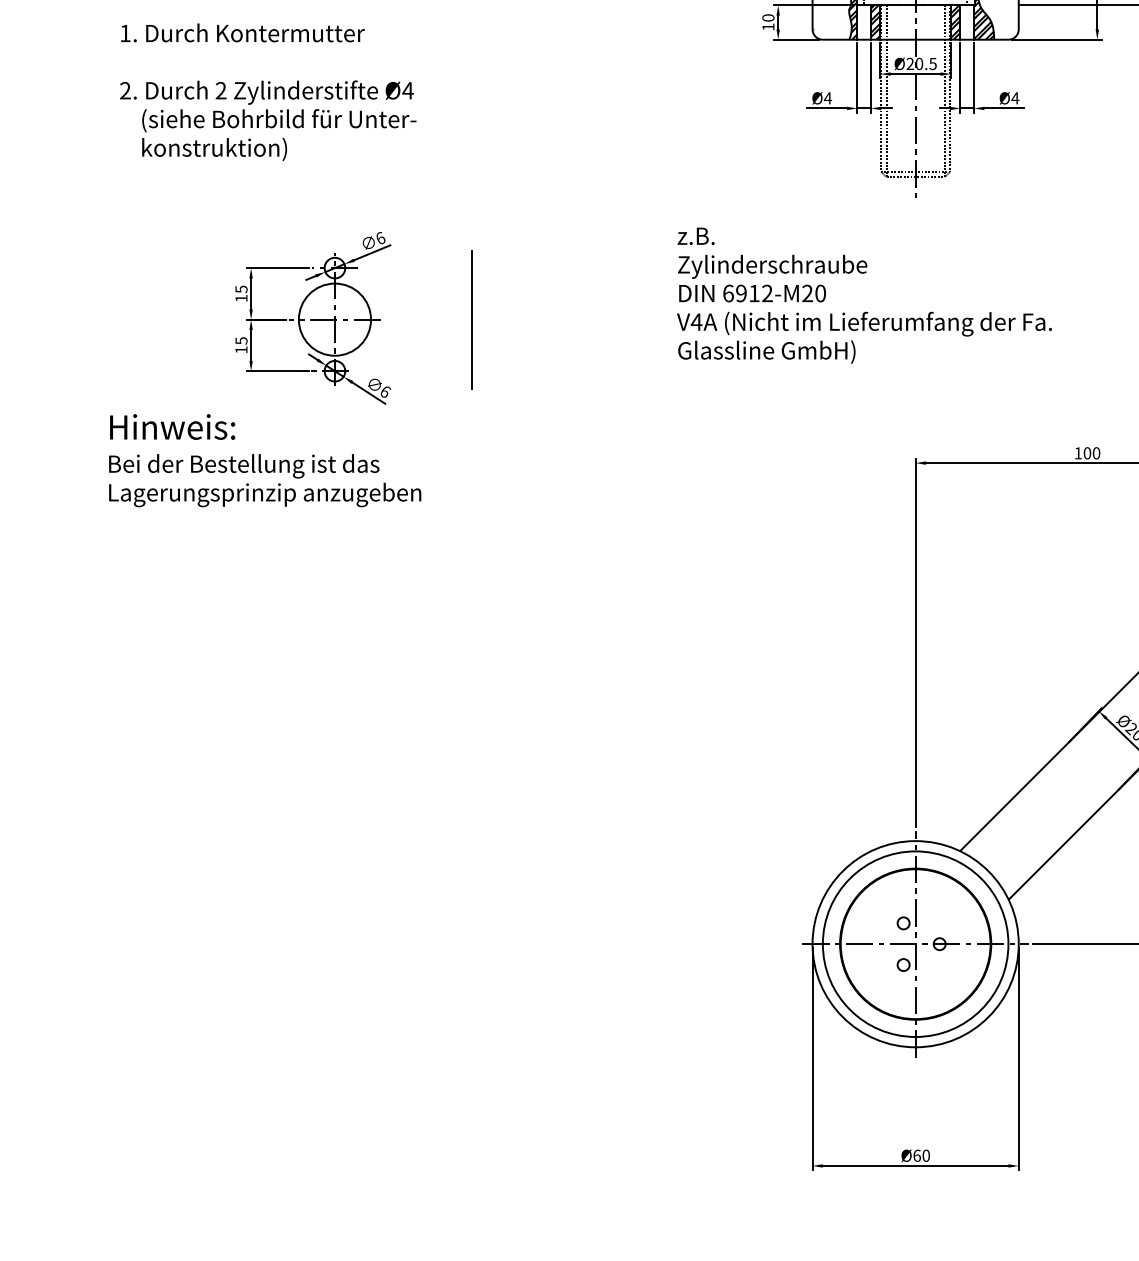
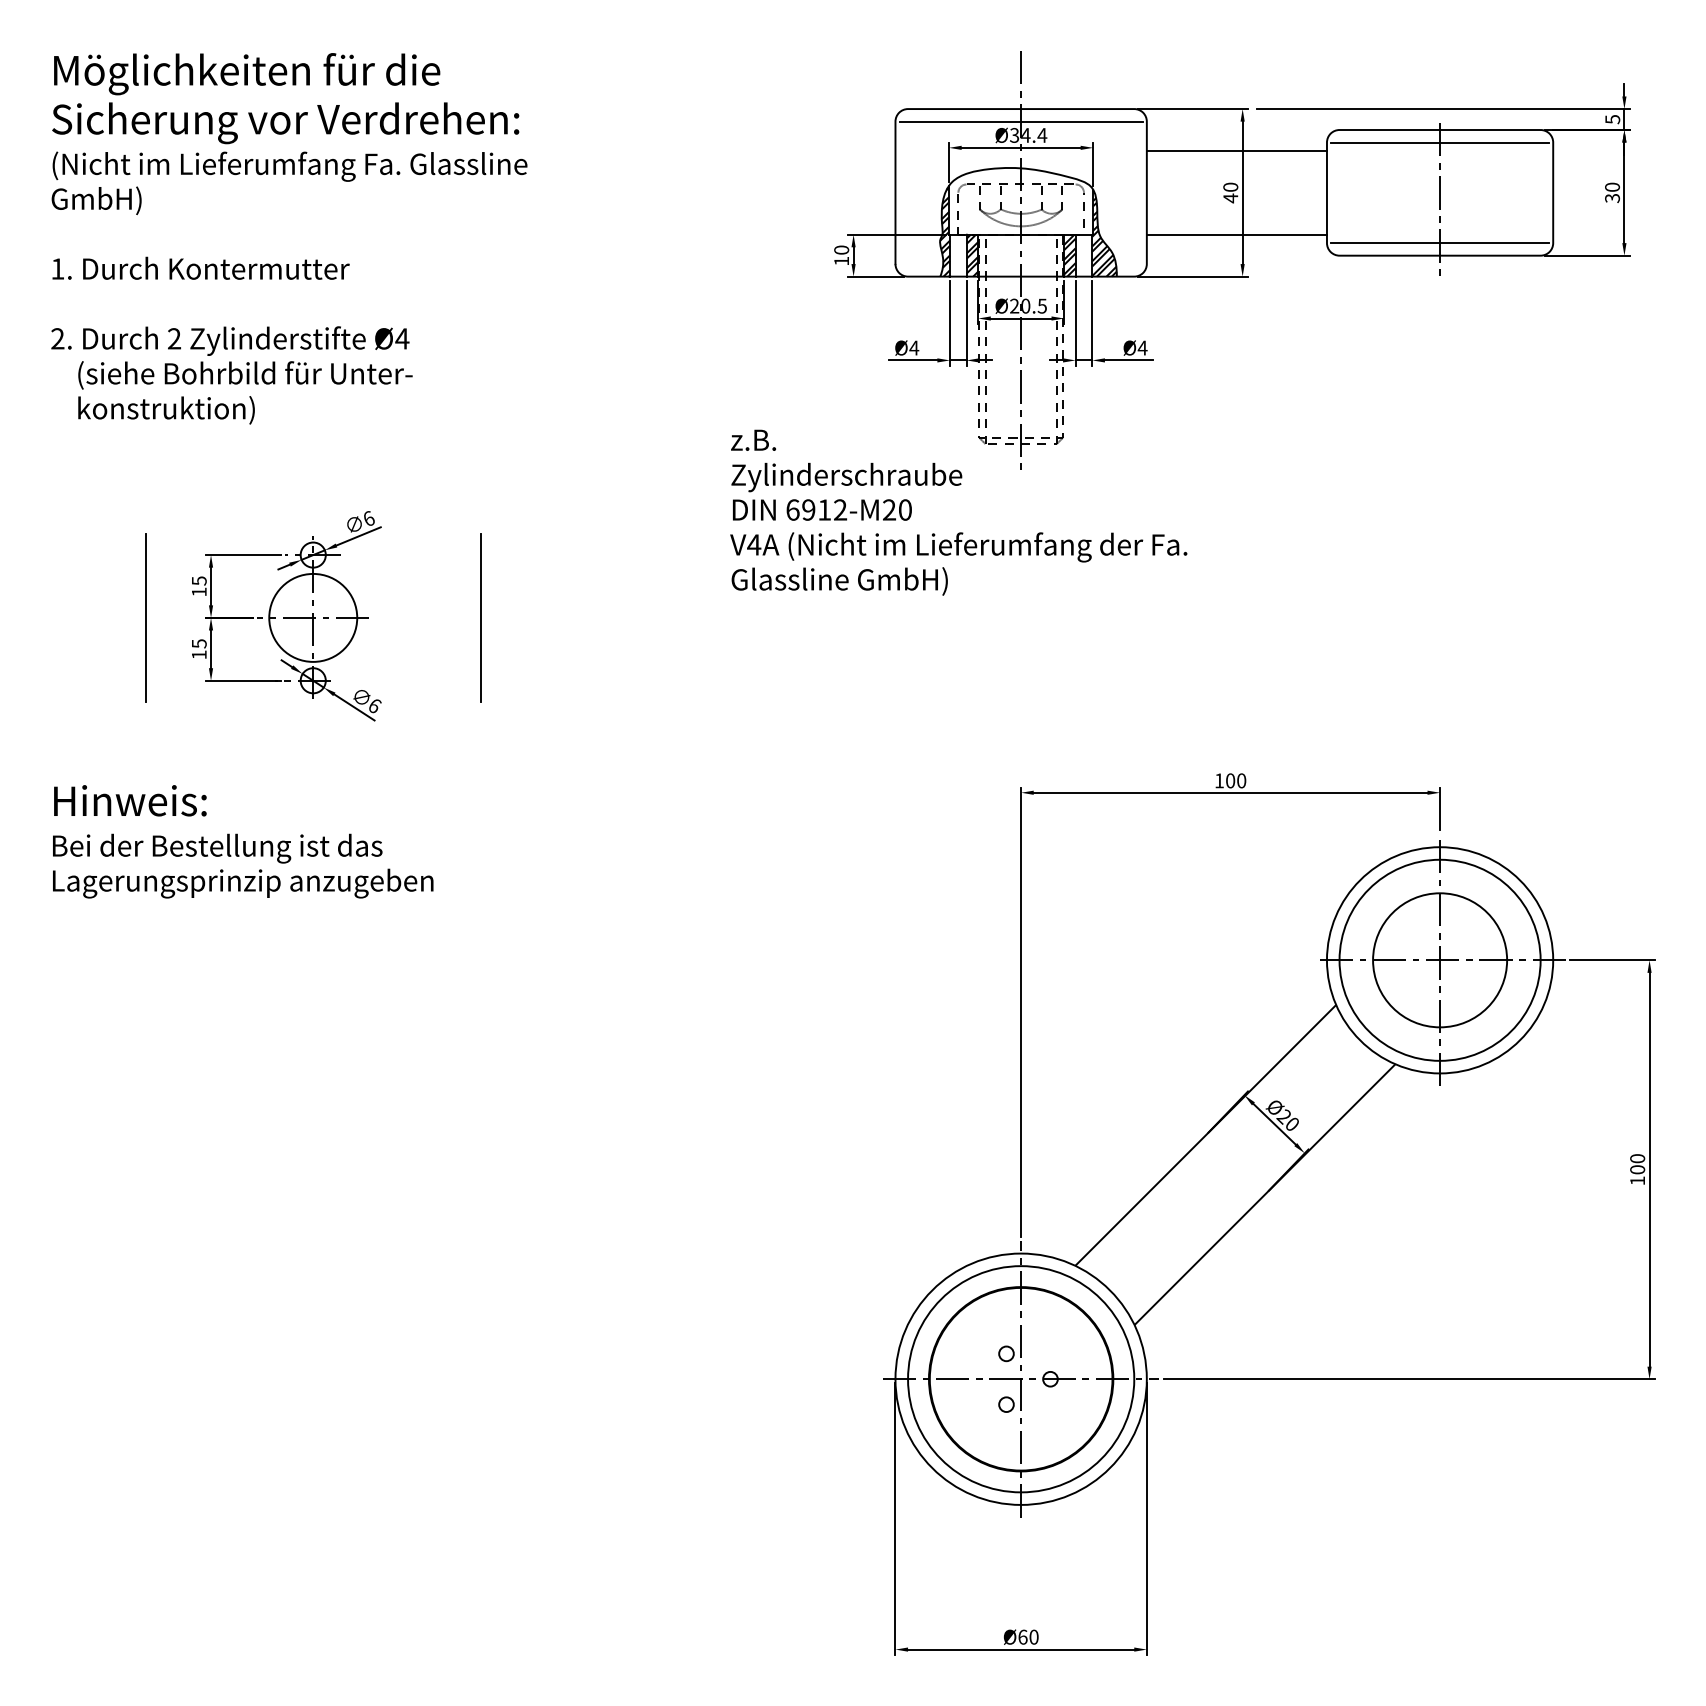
text: (864, 295) -> (958, 512), moved
line: (197, 319) -> (145, 617), added
text: (265, 460) -> (243, 841), moved

